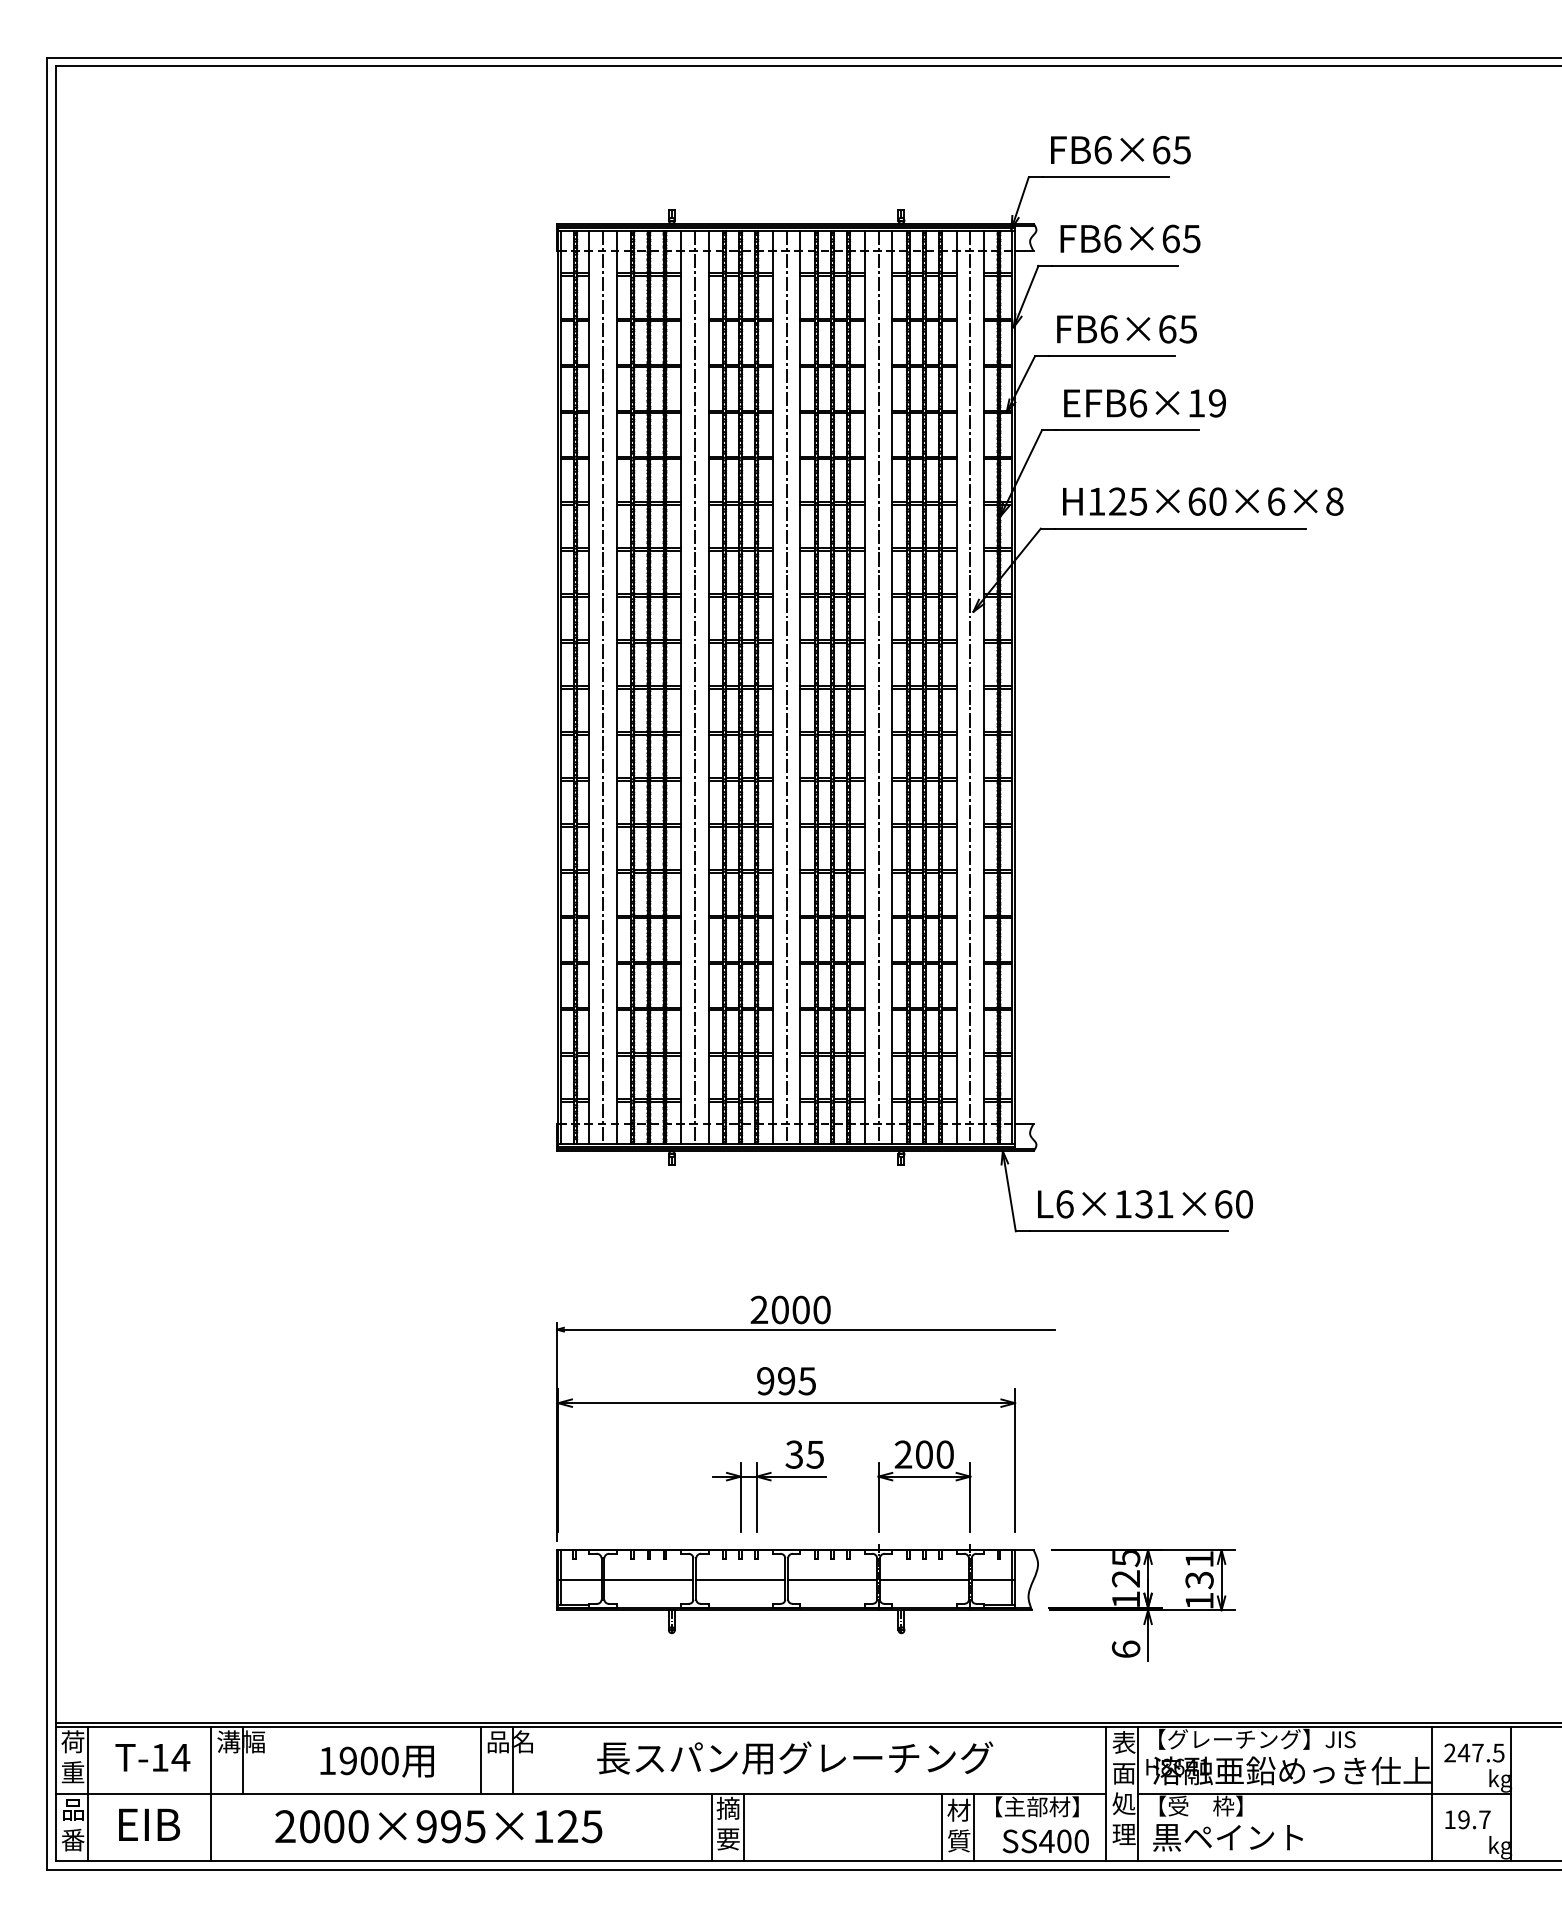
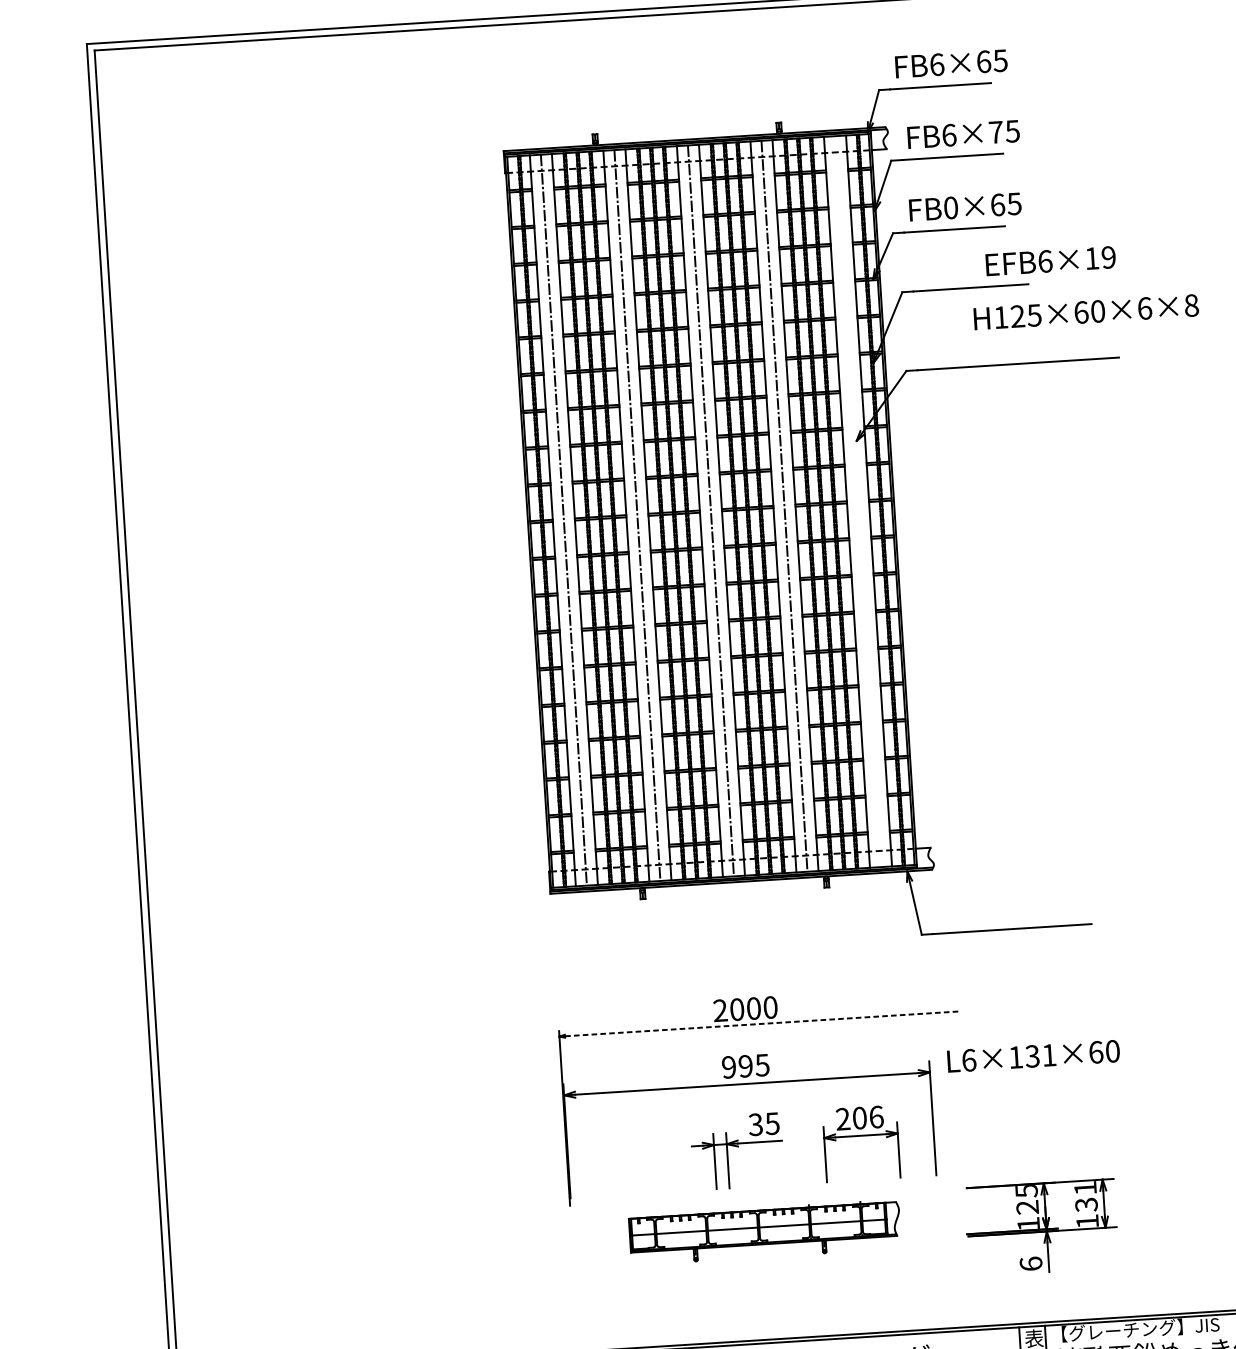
text: (1170, 238) -> (995, 132), FB6×65 -> FB6×75
text: (1108, 329) -> (950, 208), FB6×65 -> FB0×65
text: (1144, 403) -> (1050, 261), moved
text: (1203, 501) -> (1086, 312), moved
line: (970, 687) -> (858, 501), removed
text: (1145, 1204) -> (1033, 1056), moved
line: (809, 1329) -> (761, 1023), solid -> dashed
text: (945, 1454) -> (876, 1116), 200 -> 206
part: (797, 1589) -> (765, 1232), size x0.7

